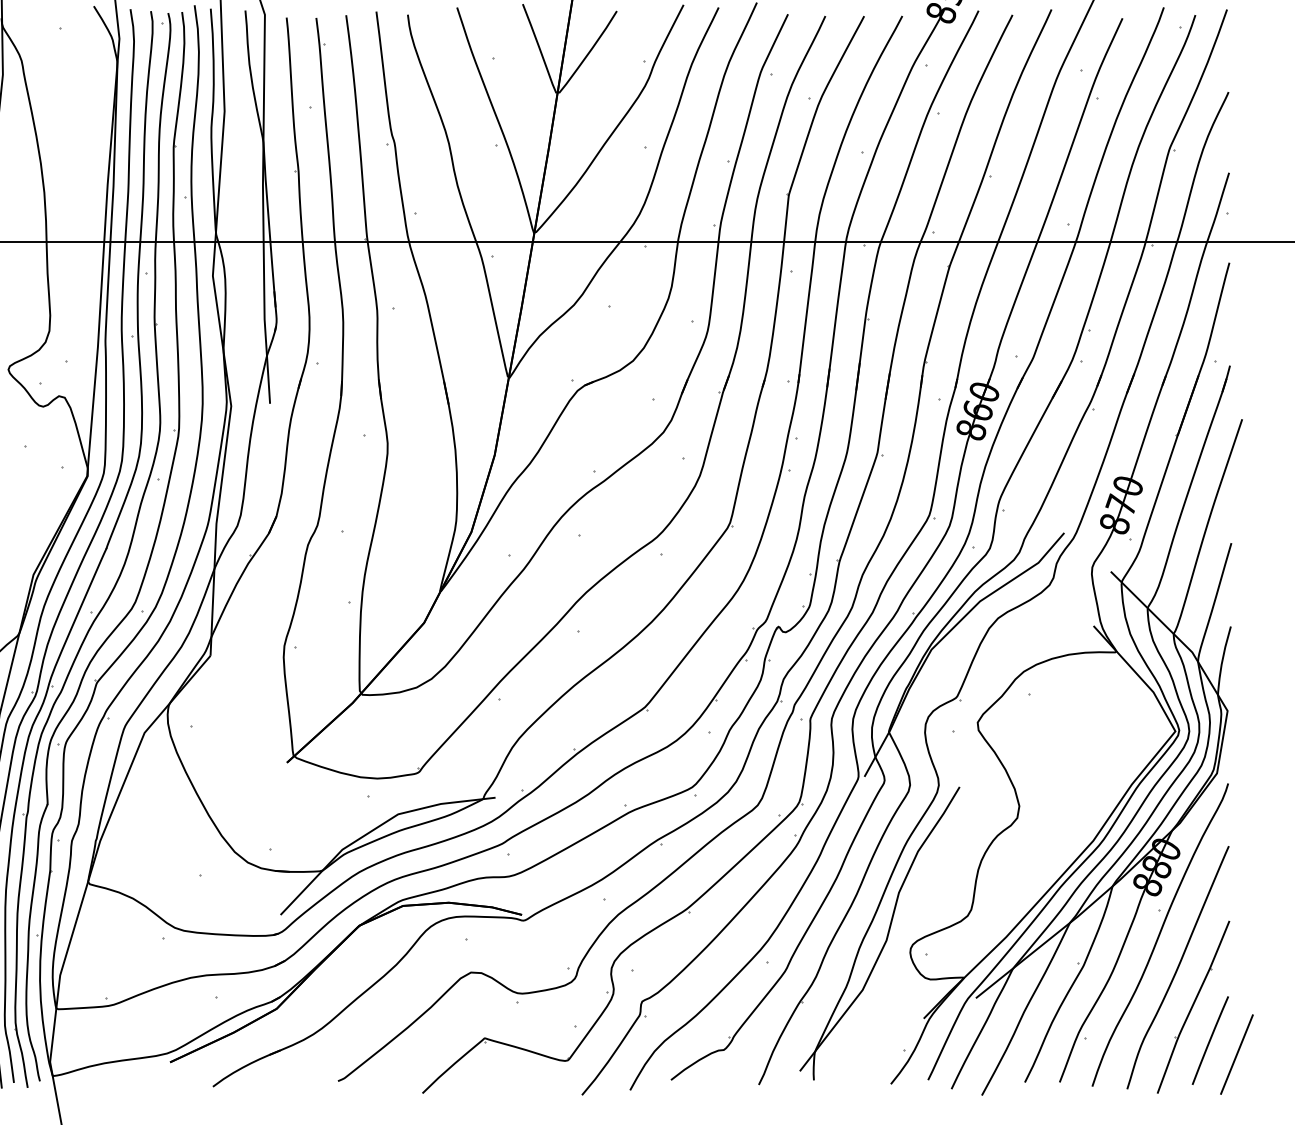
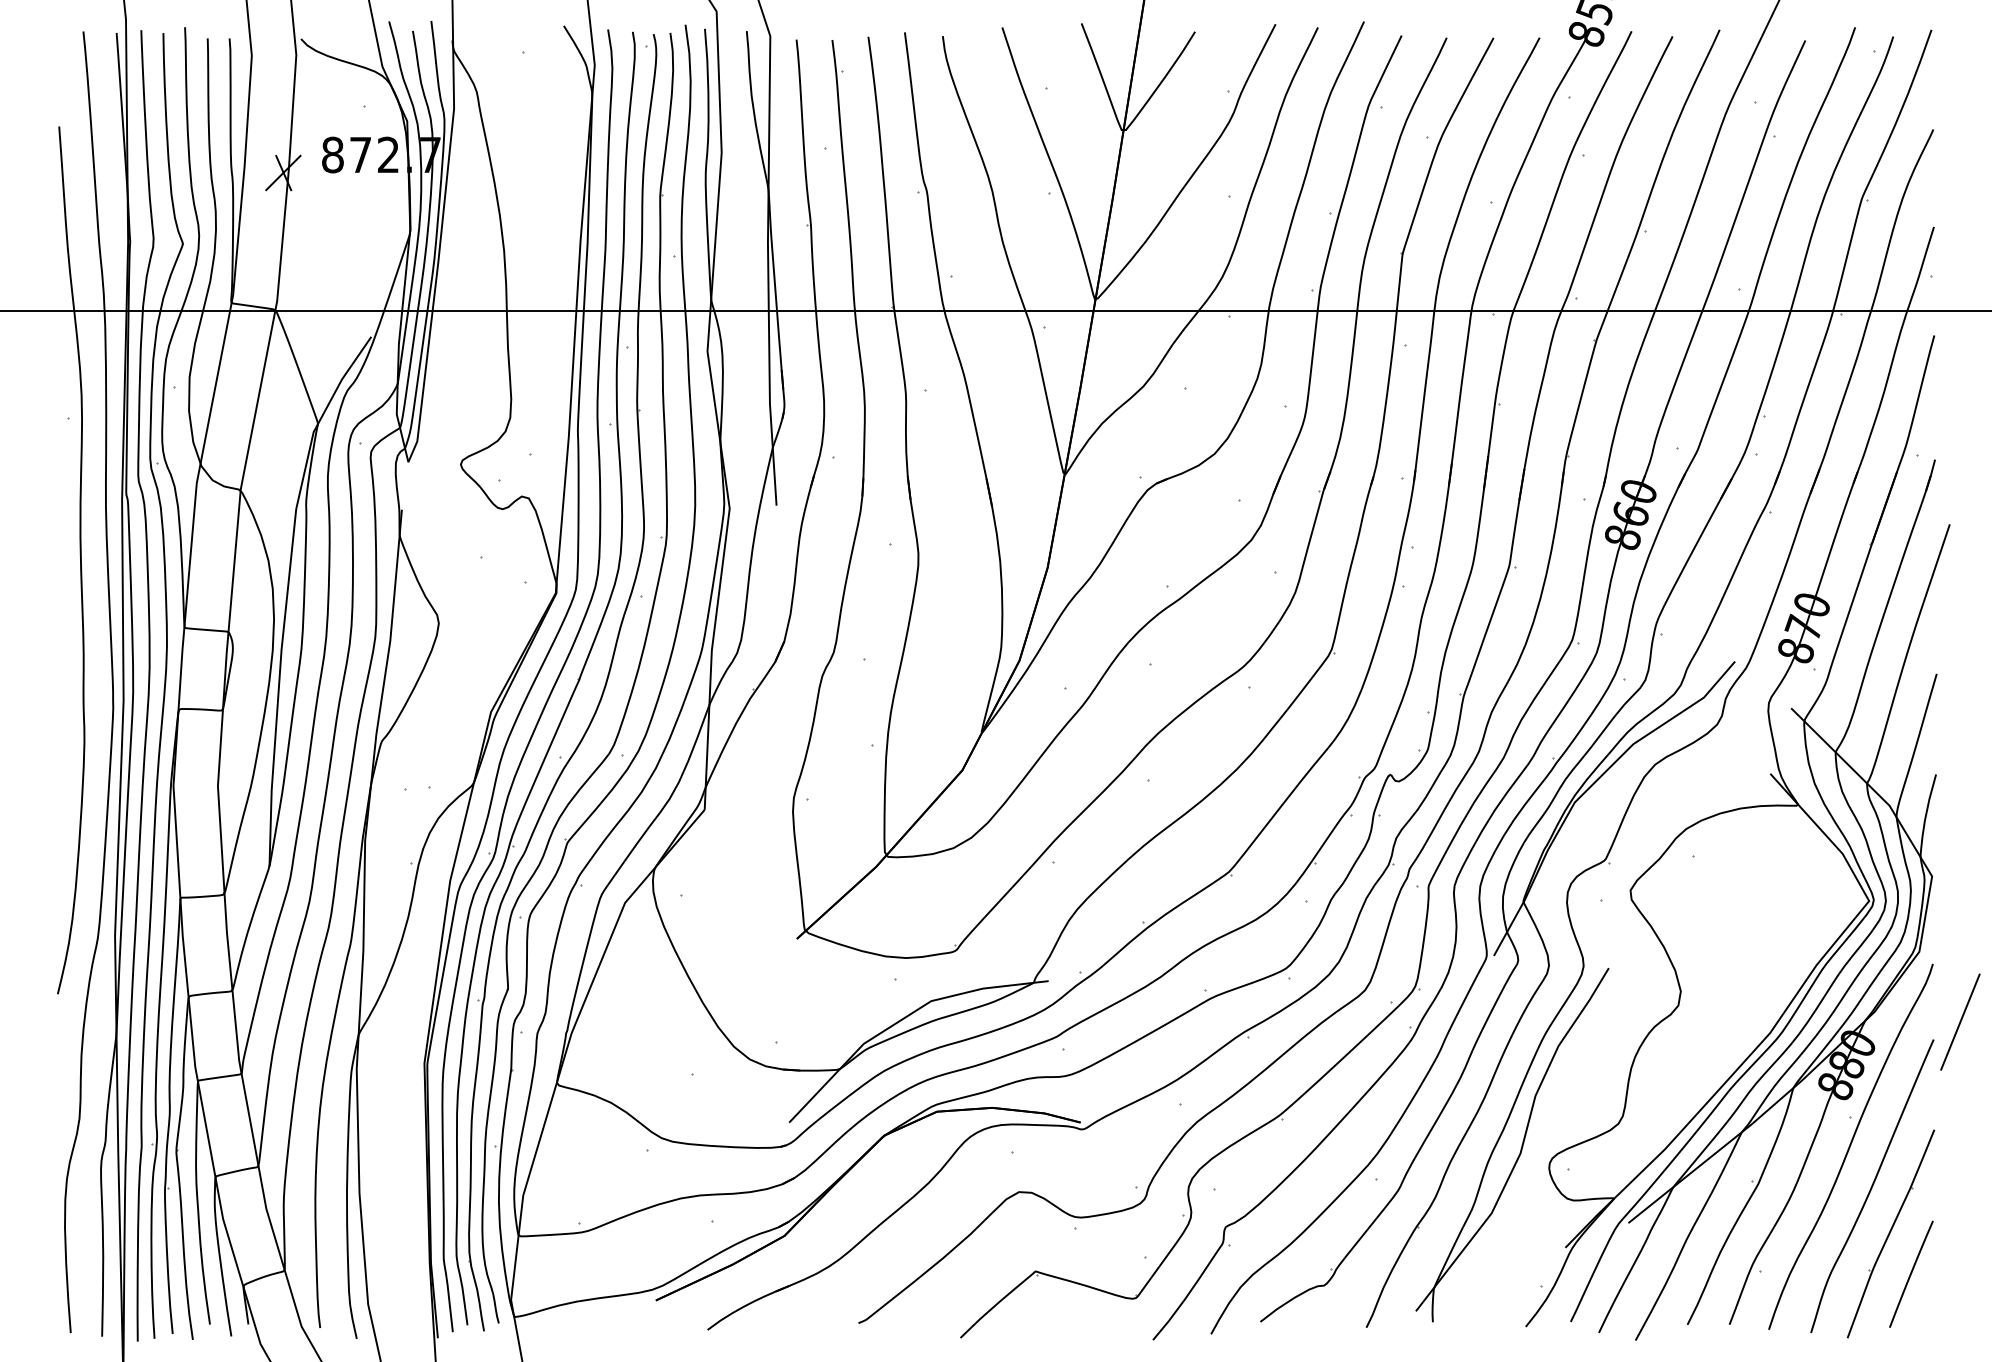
line: (1237, 1054) -> (1960, 1021), moved

